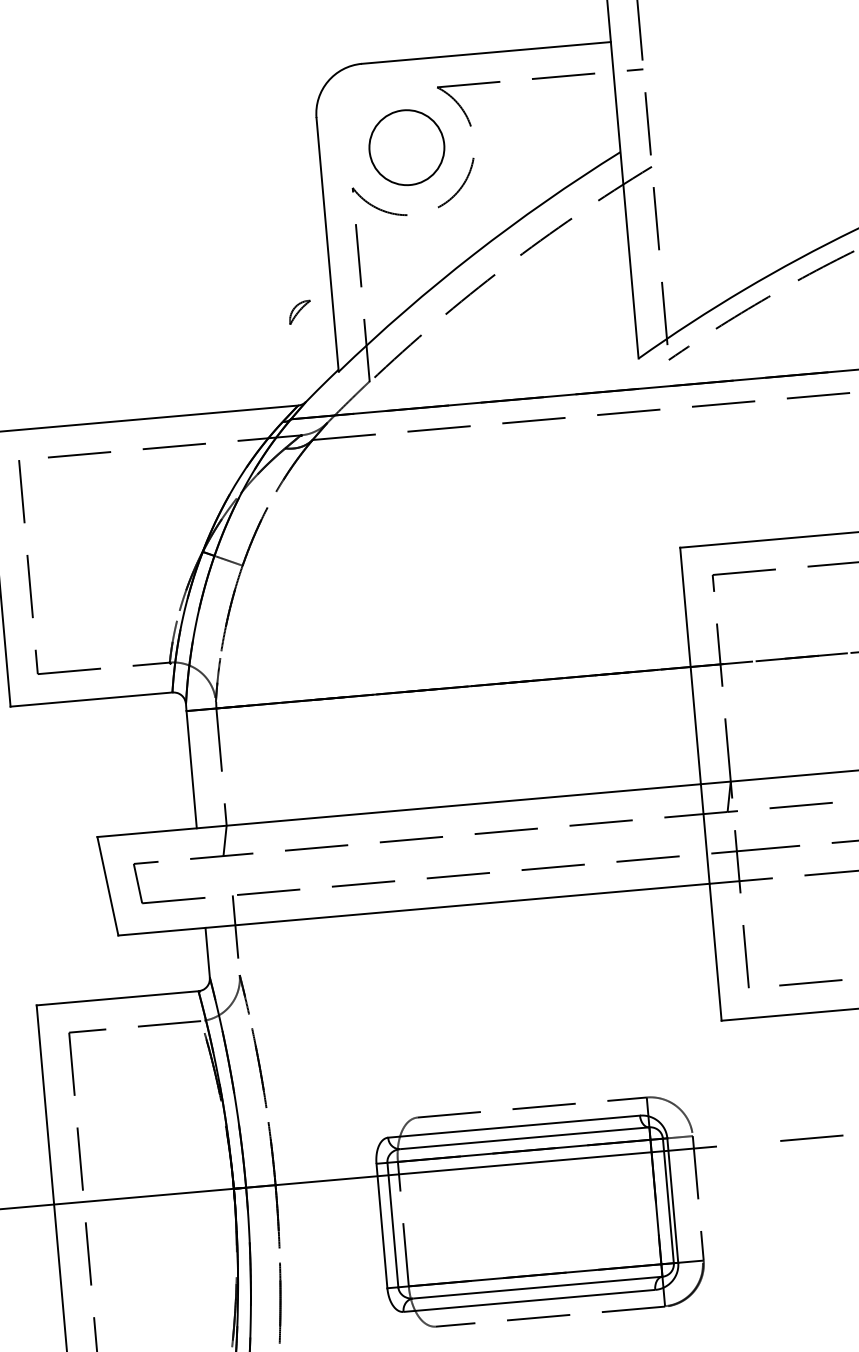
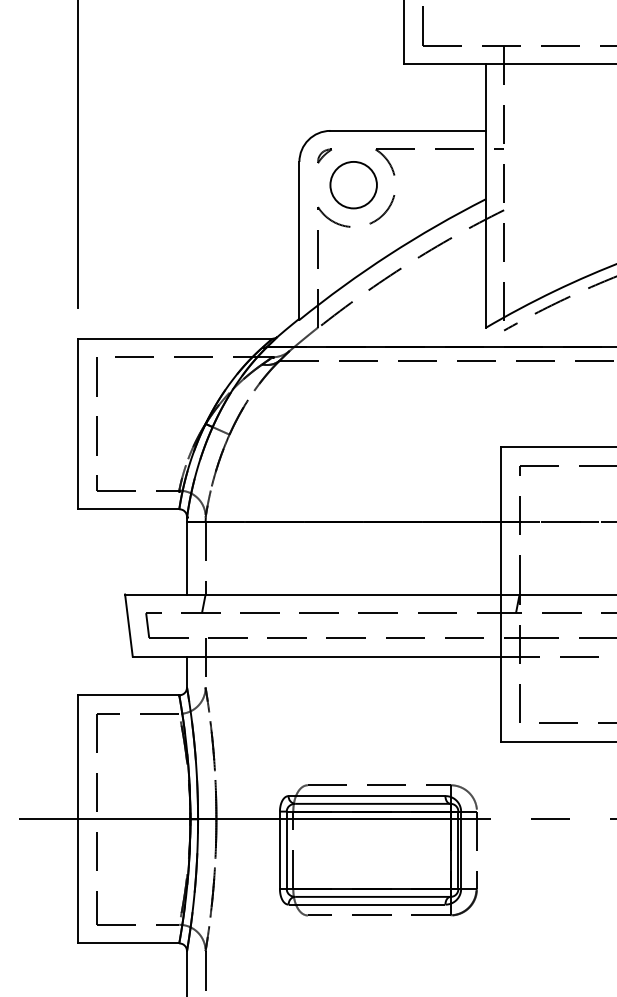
part: (299, 311) -> (324, 155), moved

